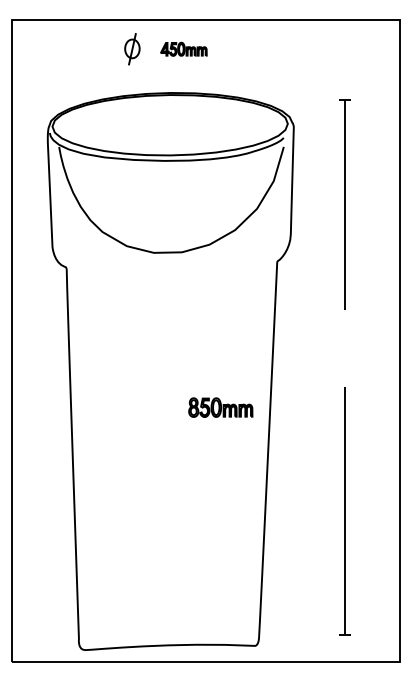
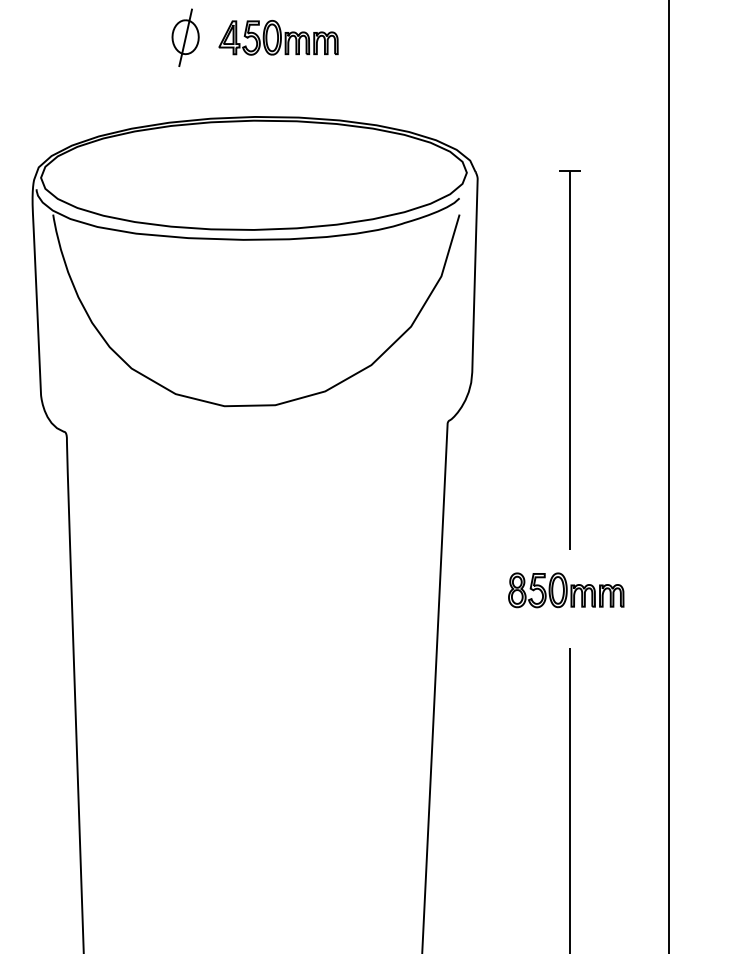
part: (183, 49) -> (278, 38), size x1.43
part: (344, 204) -> (569, 360), moved
part: (220, 407) -> (565, 590), moved

